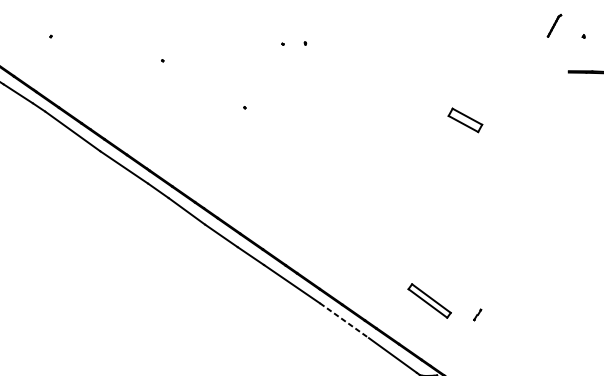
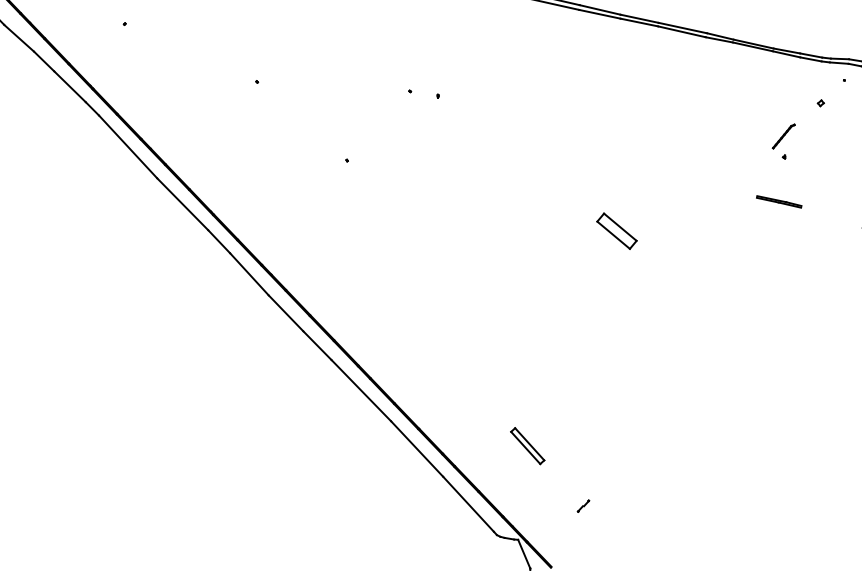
line: (554, 25) -> (783, 136), moved
part: (429, 301) -> (527, 446), size x0.71
line: (477, 314) -> (583, 505), moved
line: (344, 320) -> (417, 449), dashed -> solid

